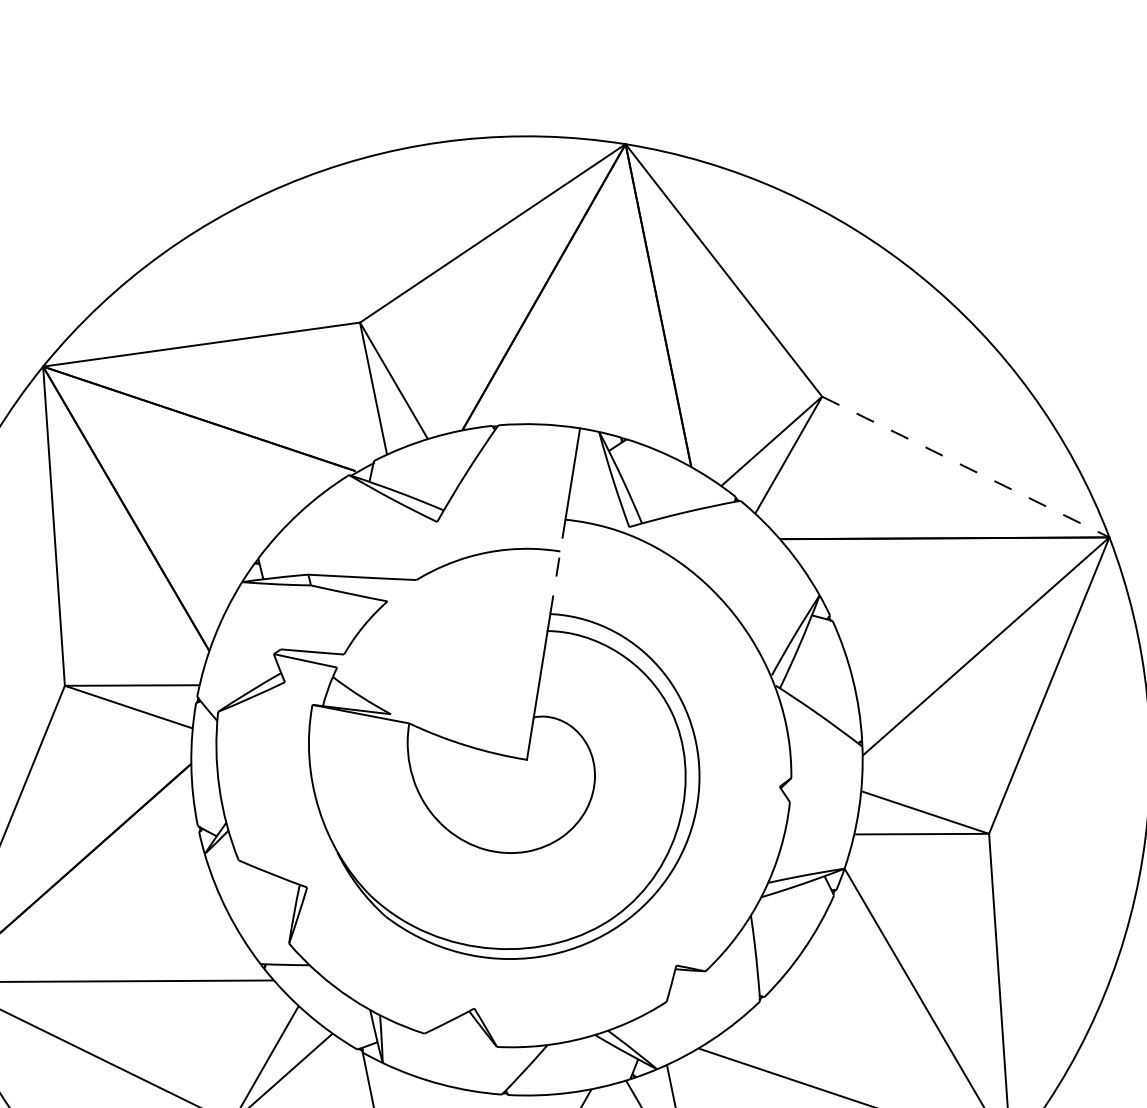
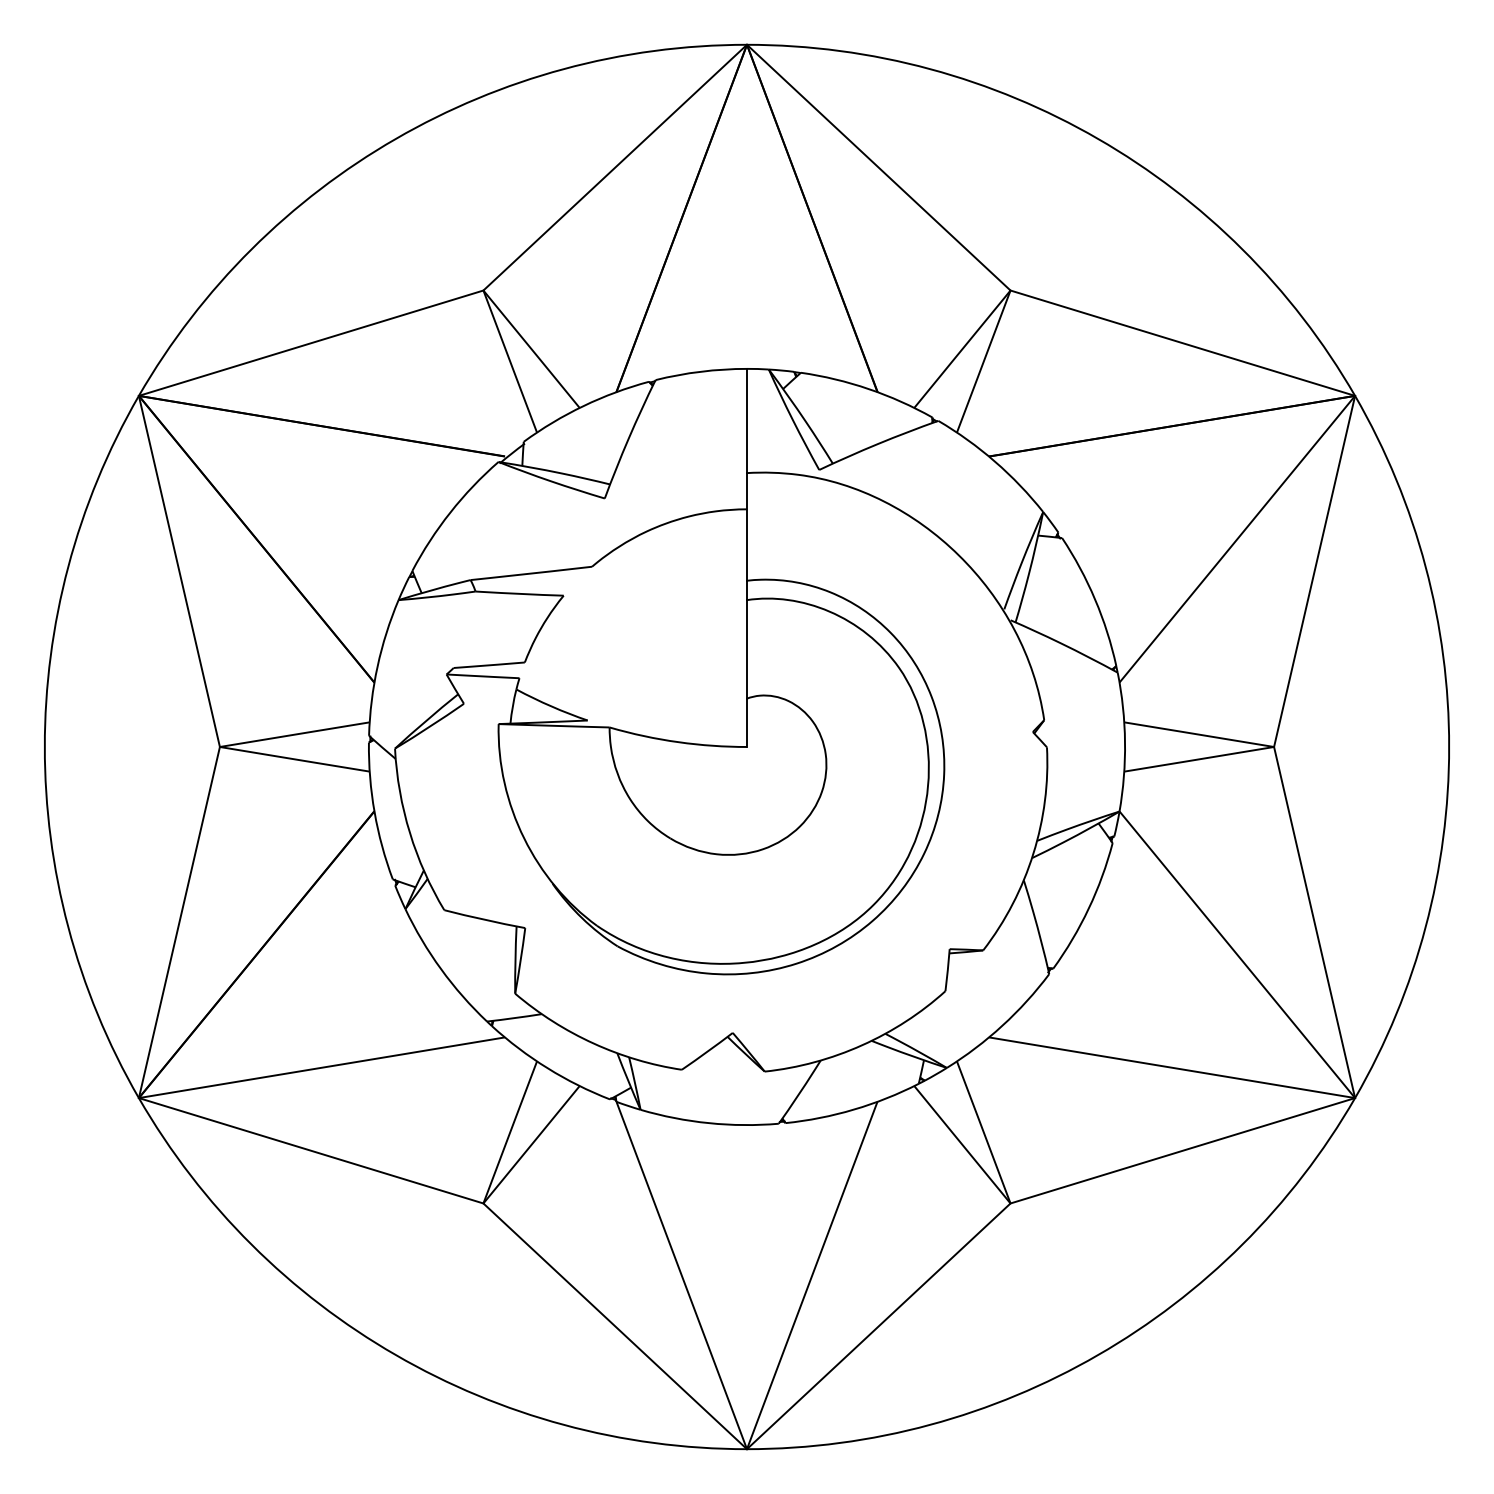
line: (966, 467) -> (1183, 343), dashed -> solid
line: (557, 566) -> (746, 526), dashed -> solid

